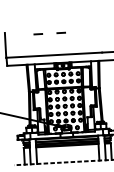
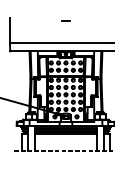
line: (37, 33) -> (42, 20), removed

